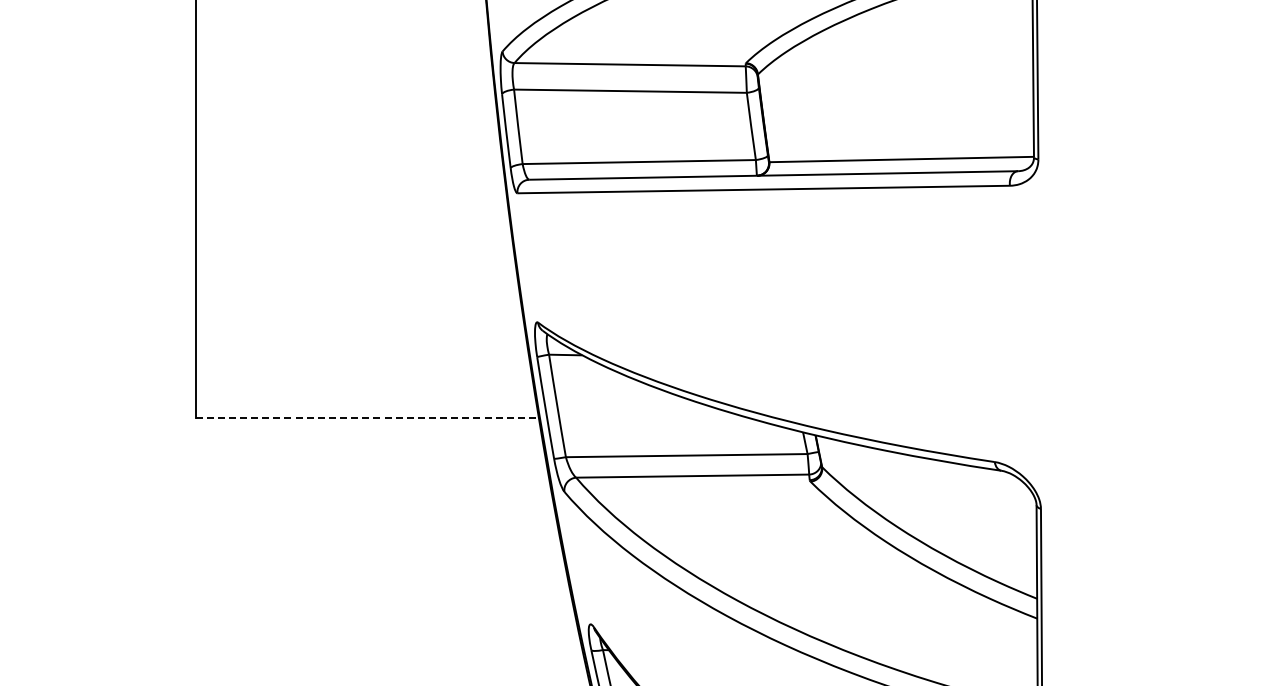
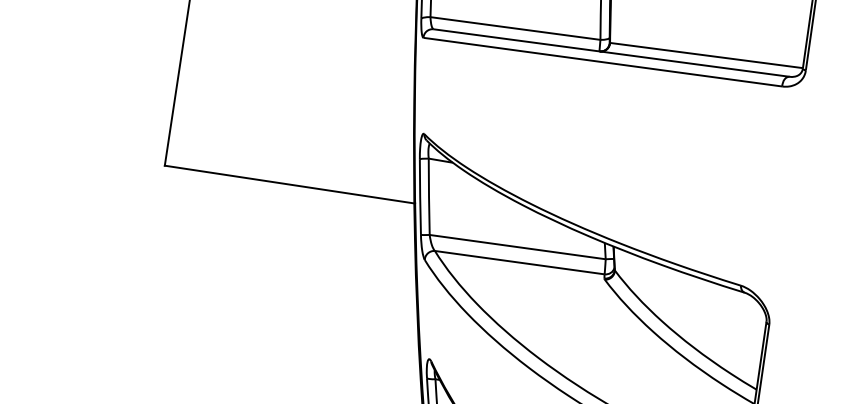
line: (367, 417) -> (289, 184), dashed -> solid

